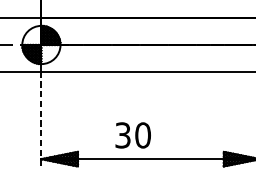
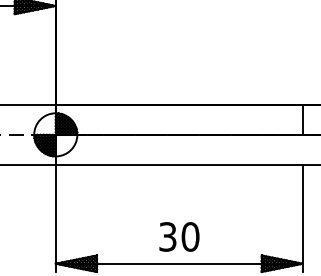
line: (41, 119) -> (55, 218), dashed -> solid
text: (133, 135) -> (179, 236), moved

